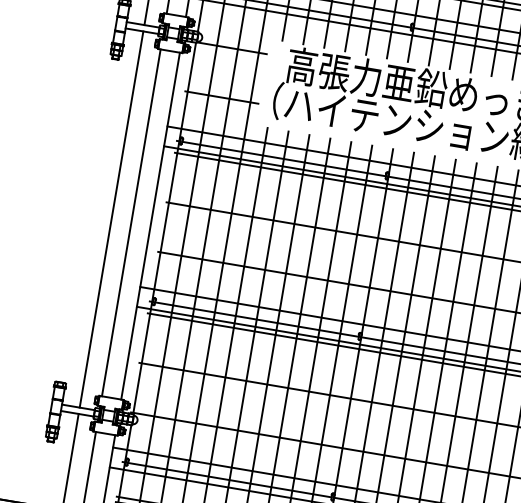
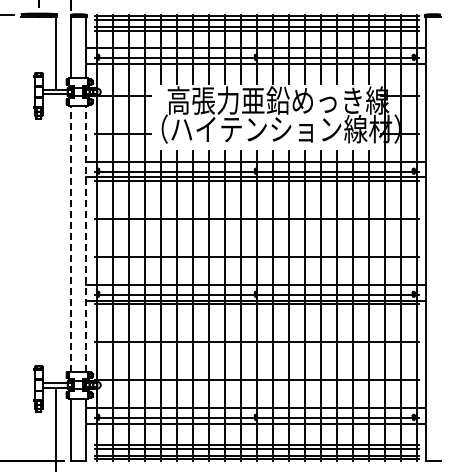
line: (112, 219) -> (56, 238), removed
line: (131, 222) -> (71, 238), solid -> dashed
line: (149, 225) -> (85, 238), solid -> dashed

